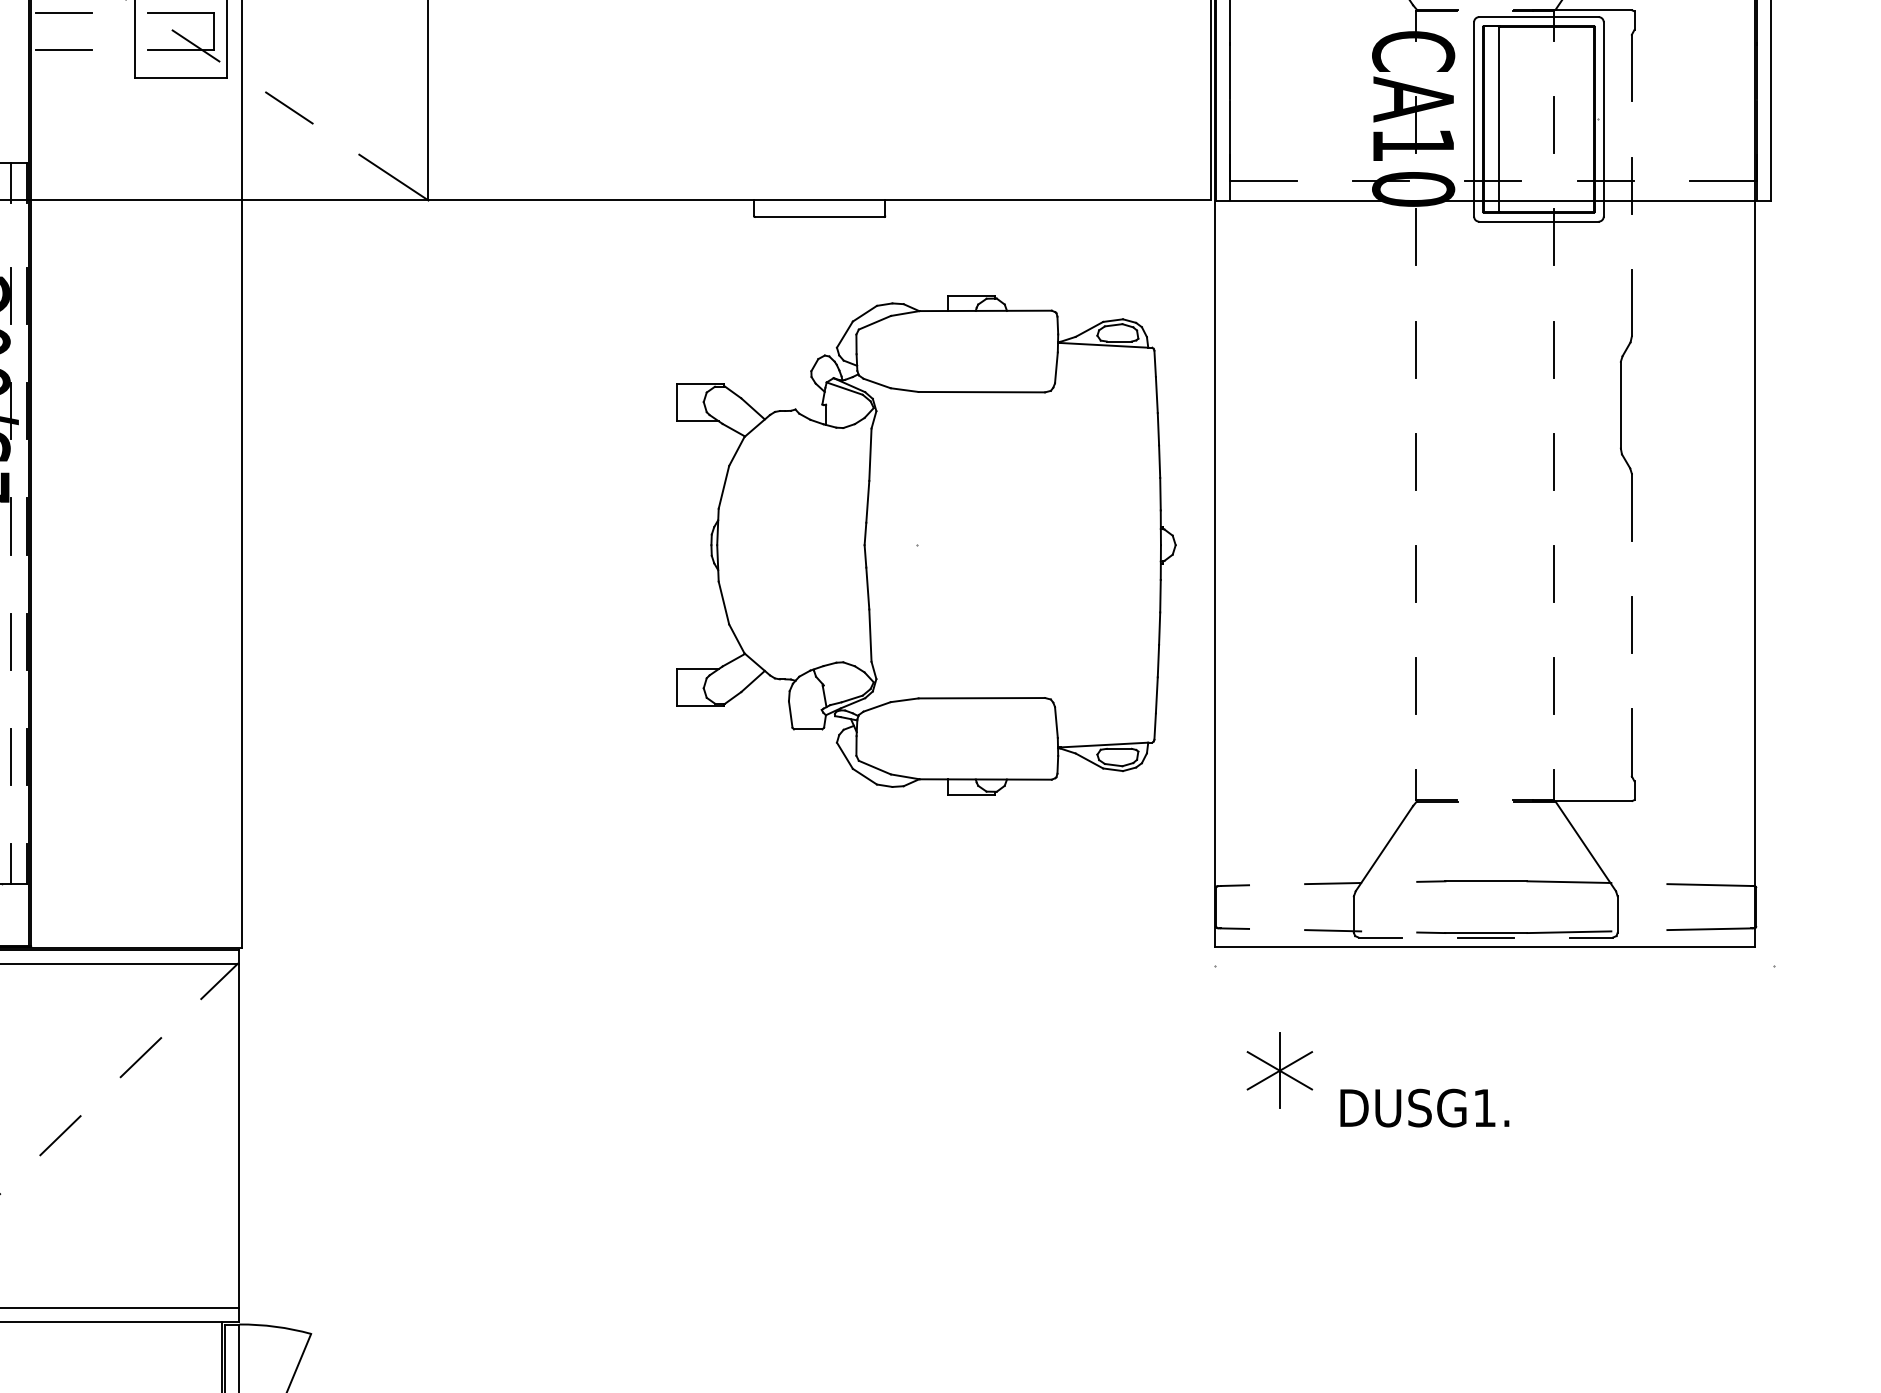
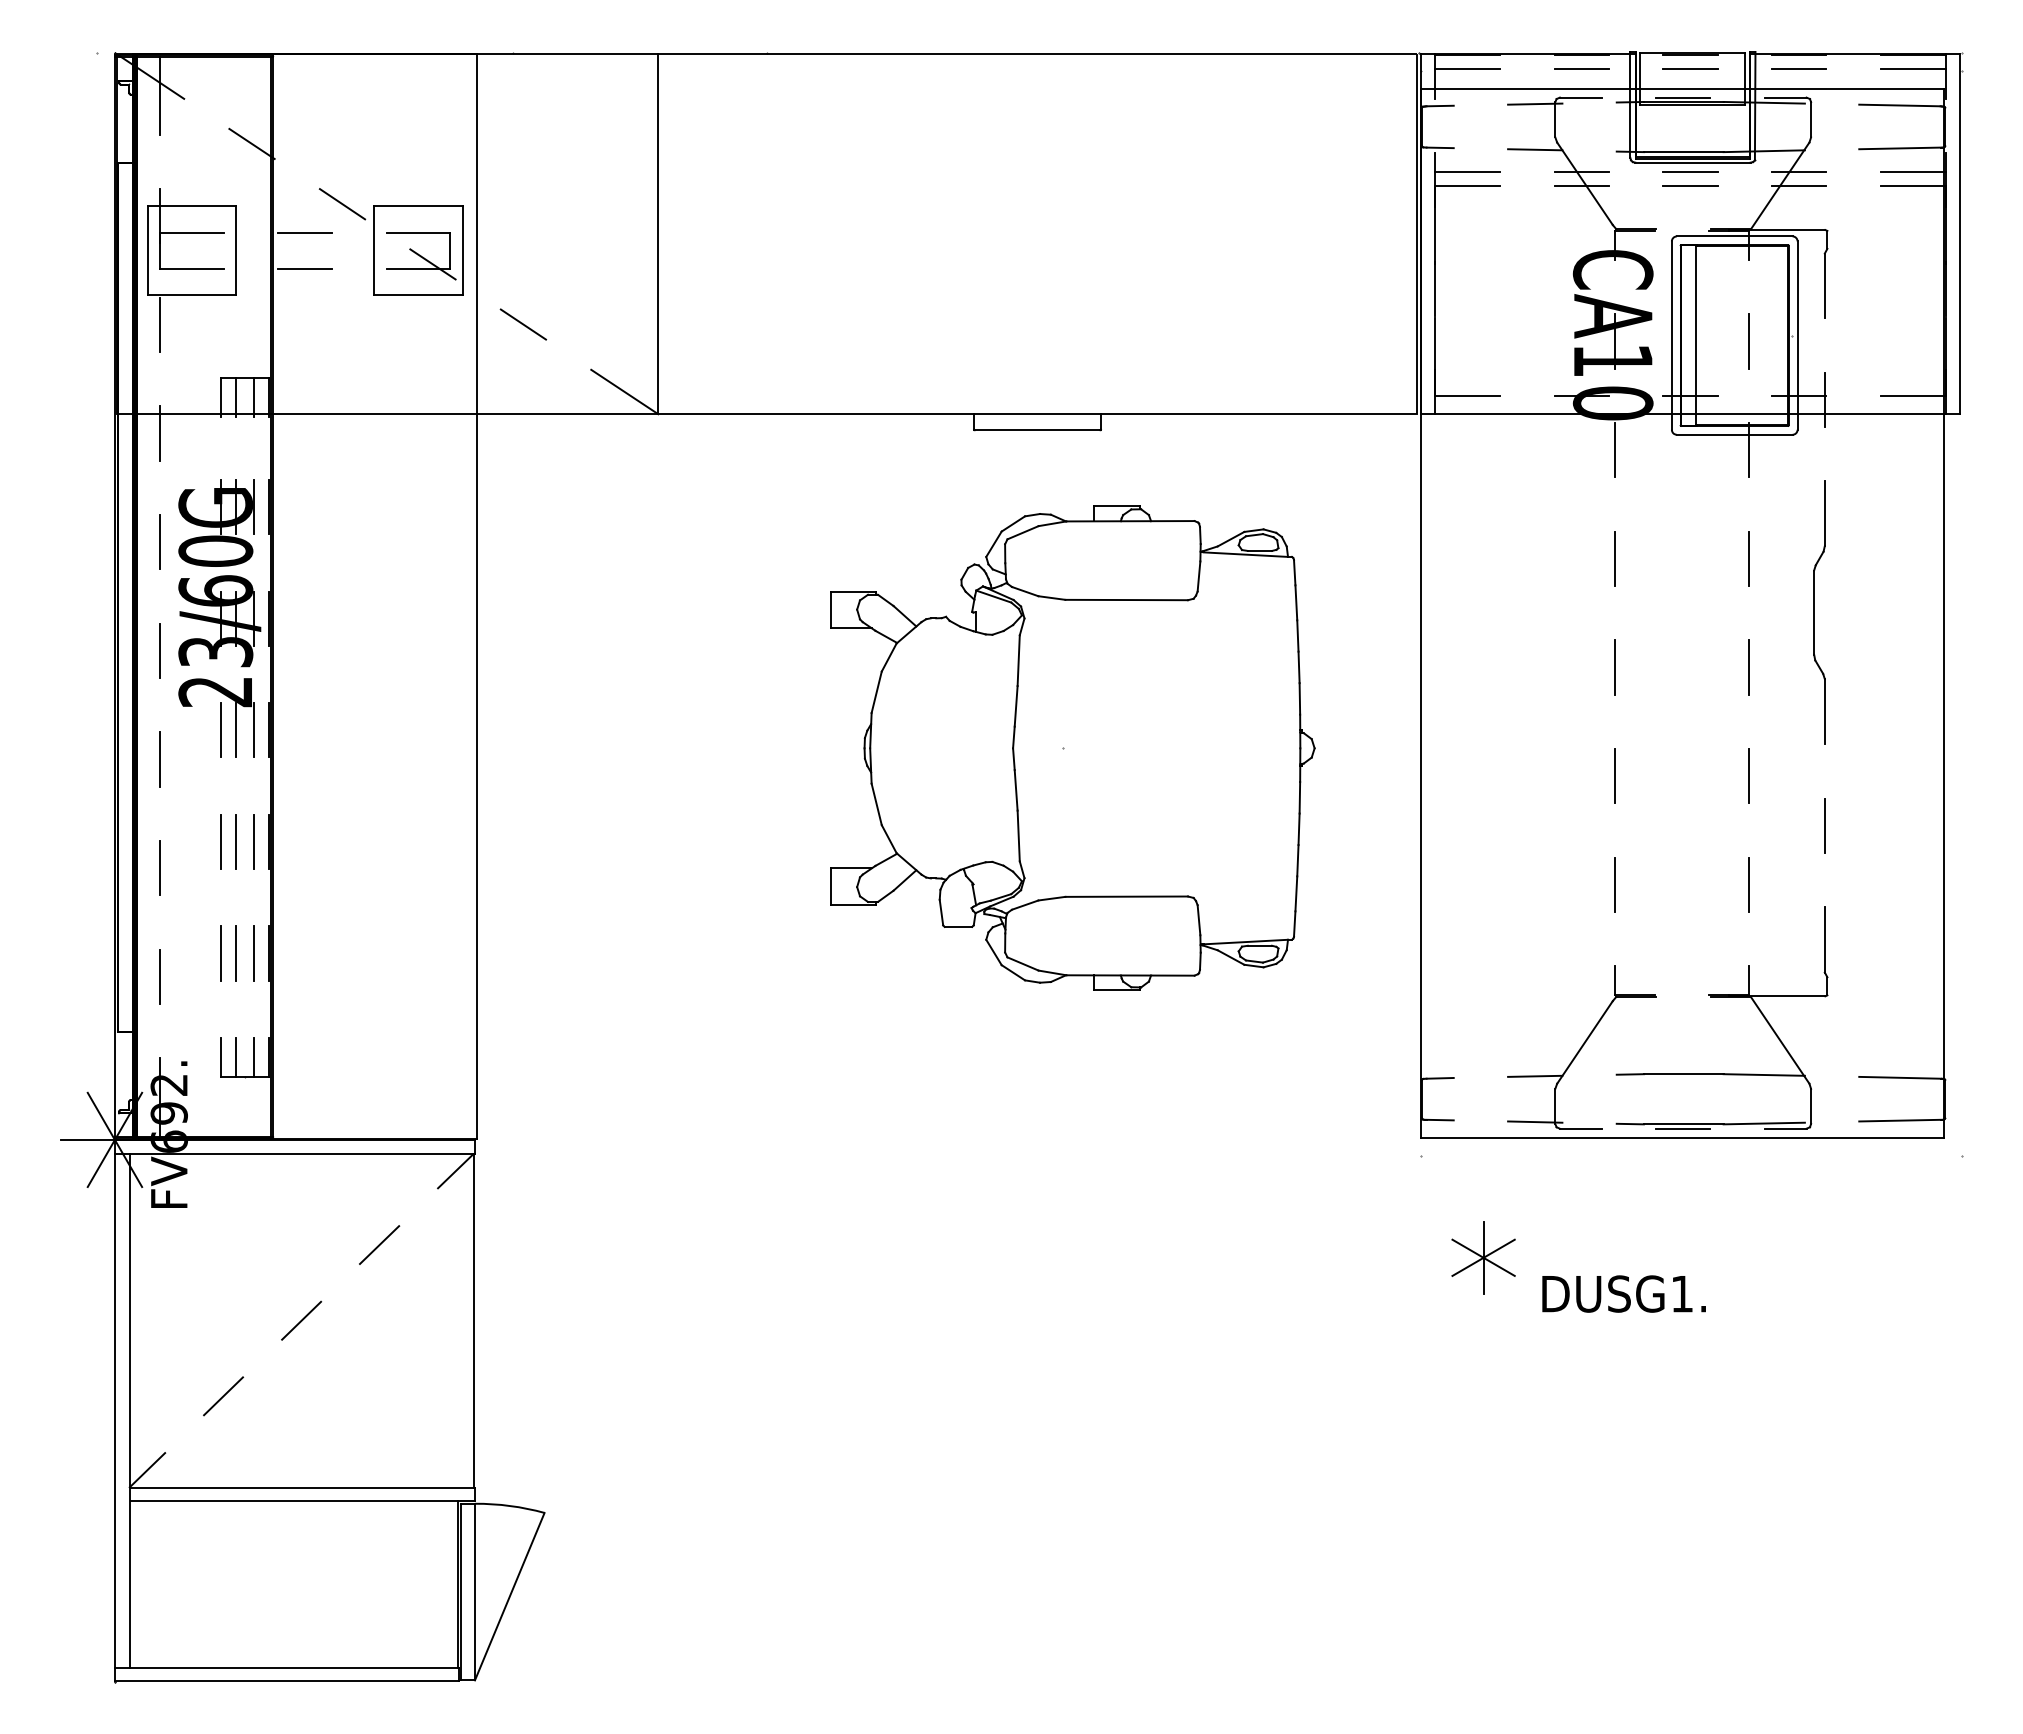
part: (925, 544) -> (1072, 747), moved

